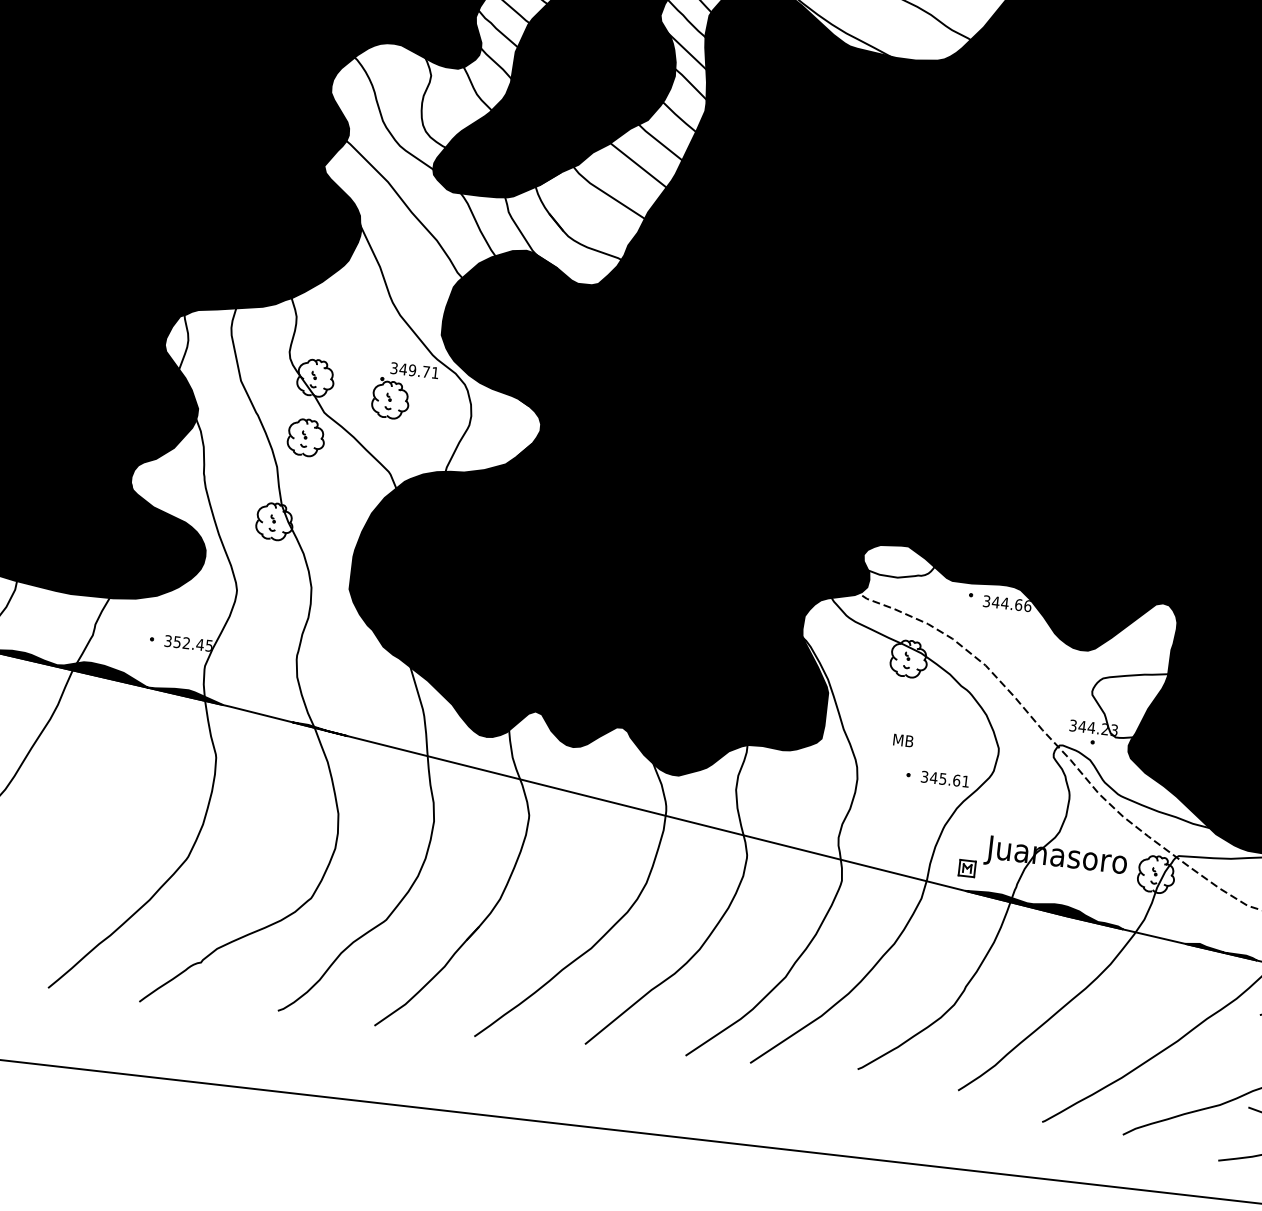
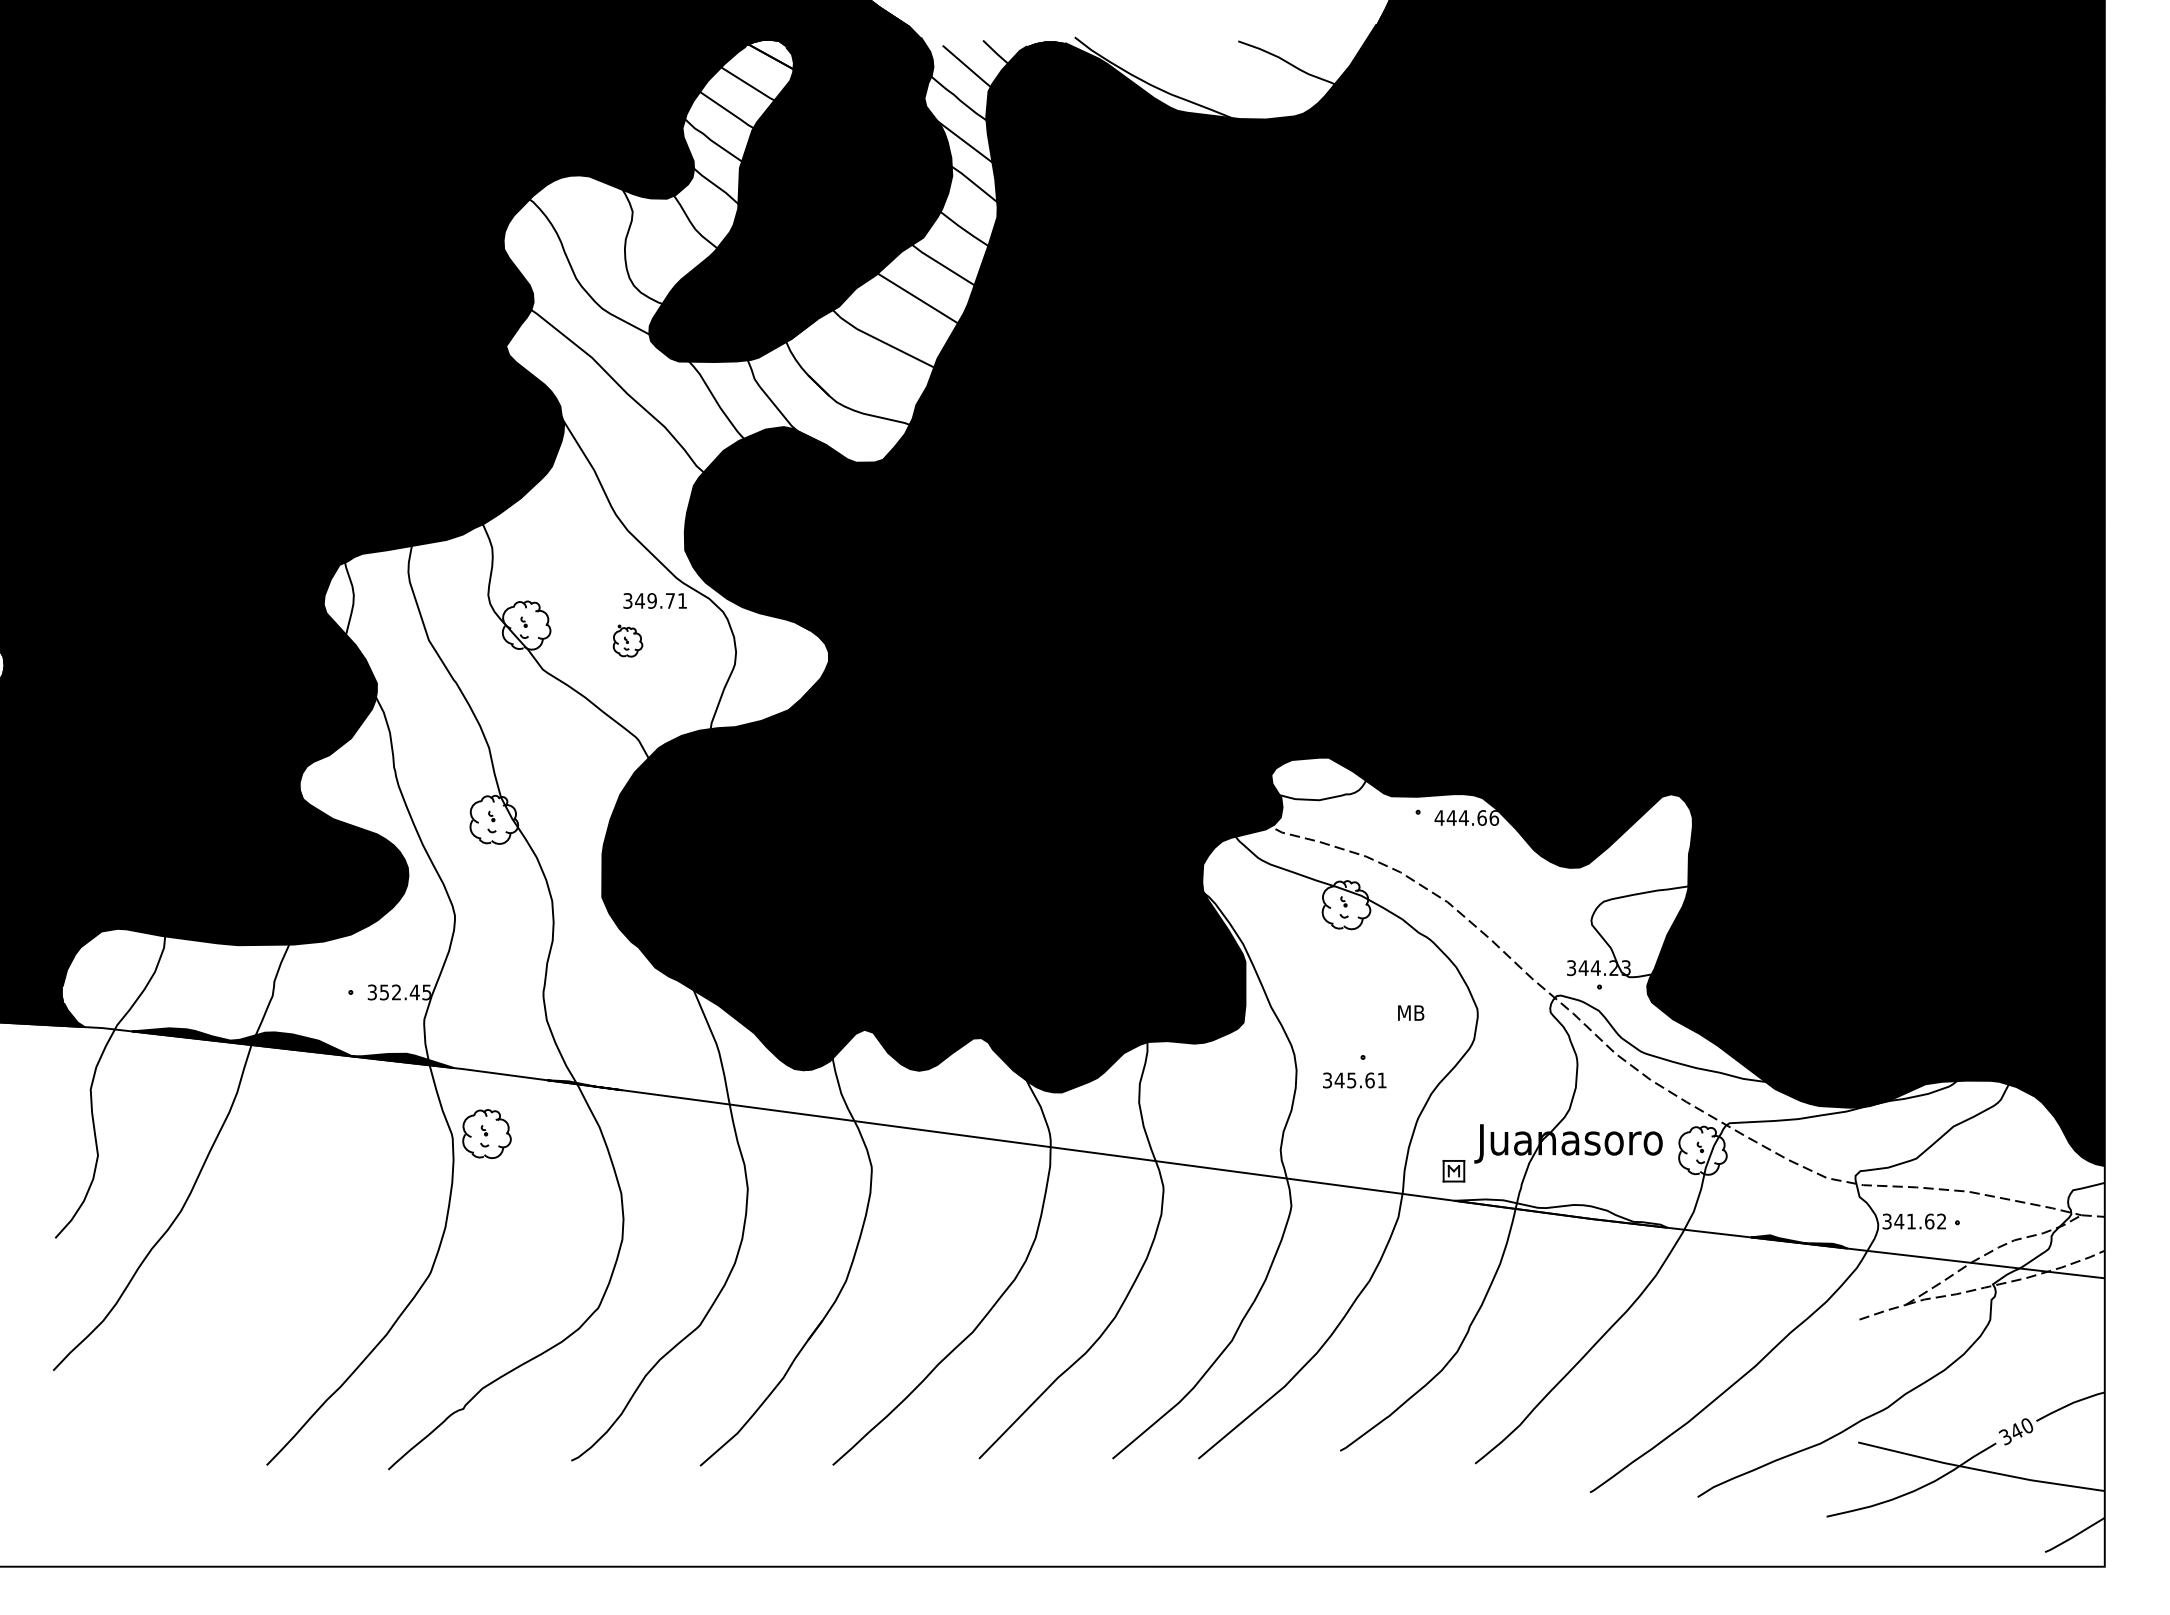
part: (390, 398) -> (627, 640), size x0.6
part: (305, 437) -> (486, 1133), moved
text: (986, 600) -> (1439, 817), 344.66 -> 444.66
text: (903, 740) -> (1411, 1012), moved
text: (945, 779) -> (1354, 1080), moved
fill: (1043, 909) -> (1560, 1213), removed

